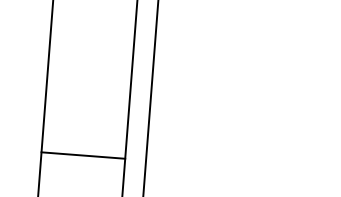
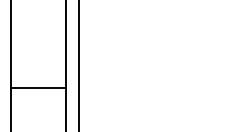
line: (83, 155) -> (38, 87), moved

